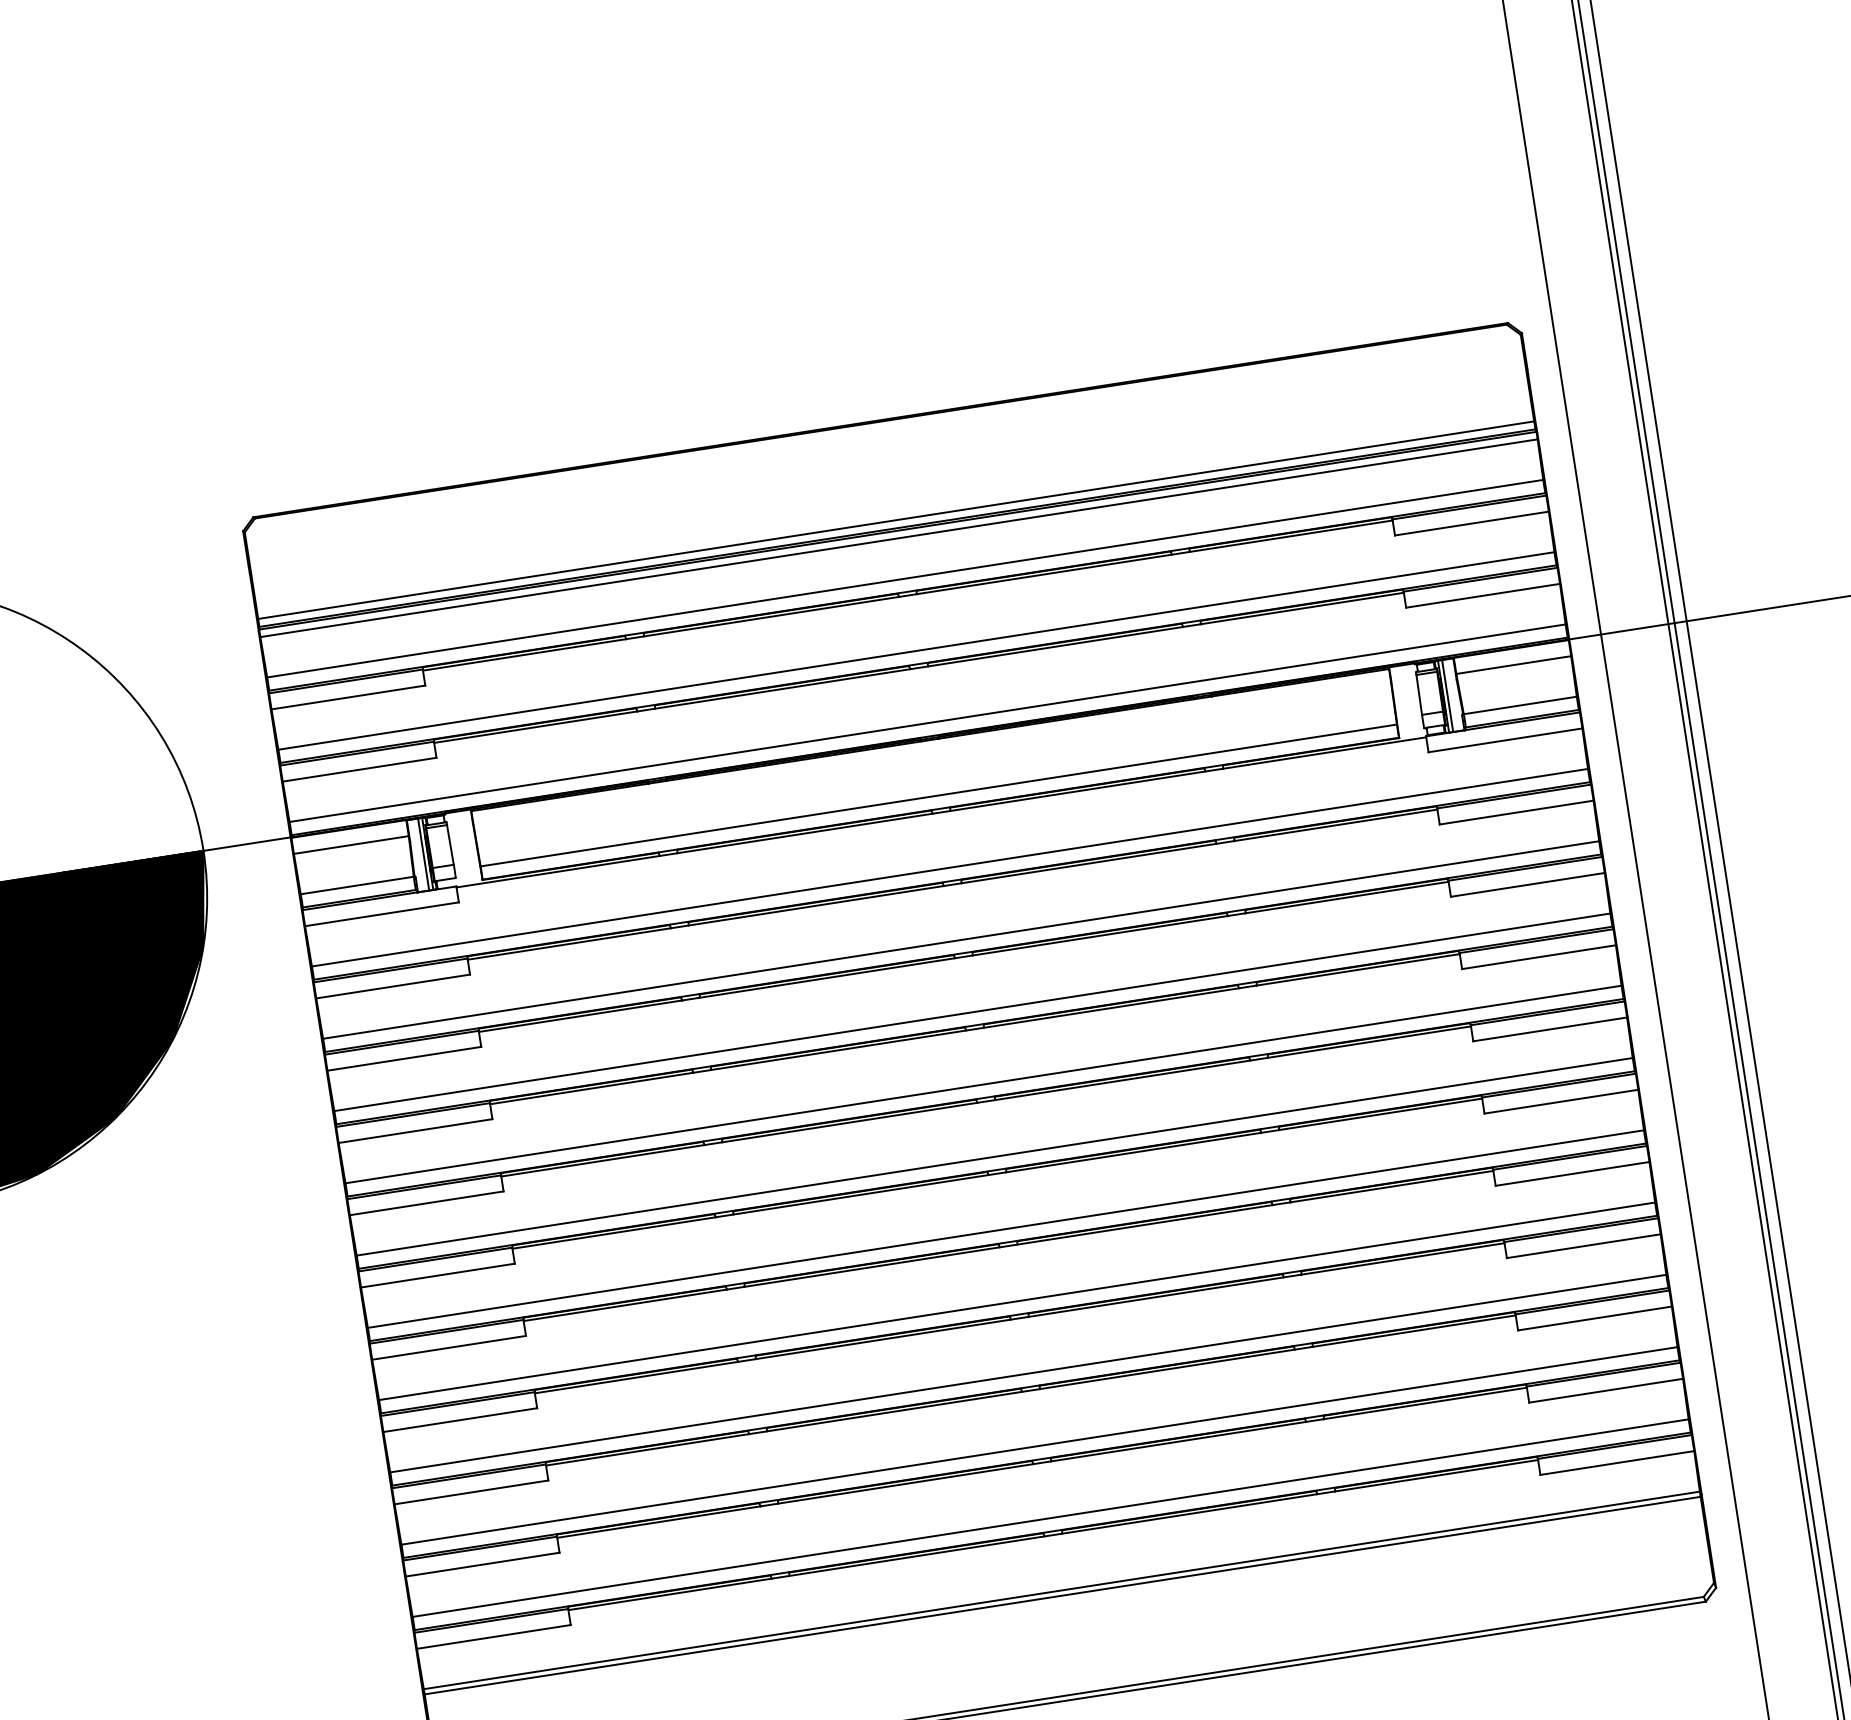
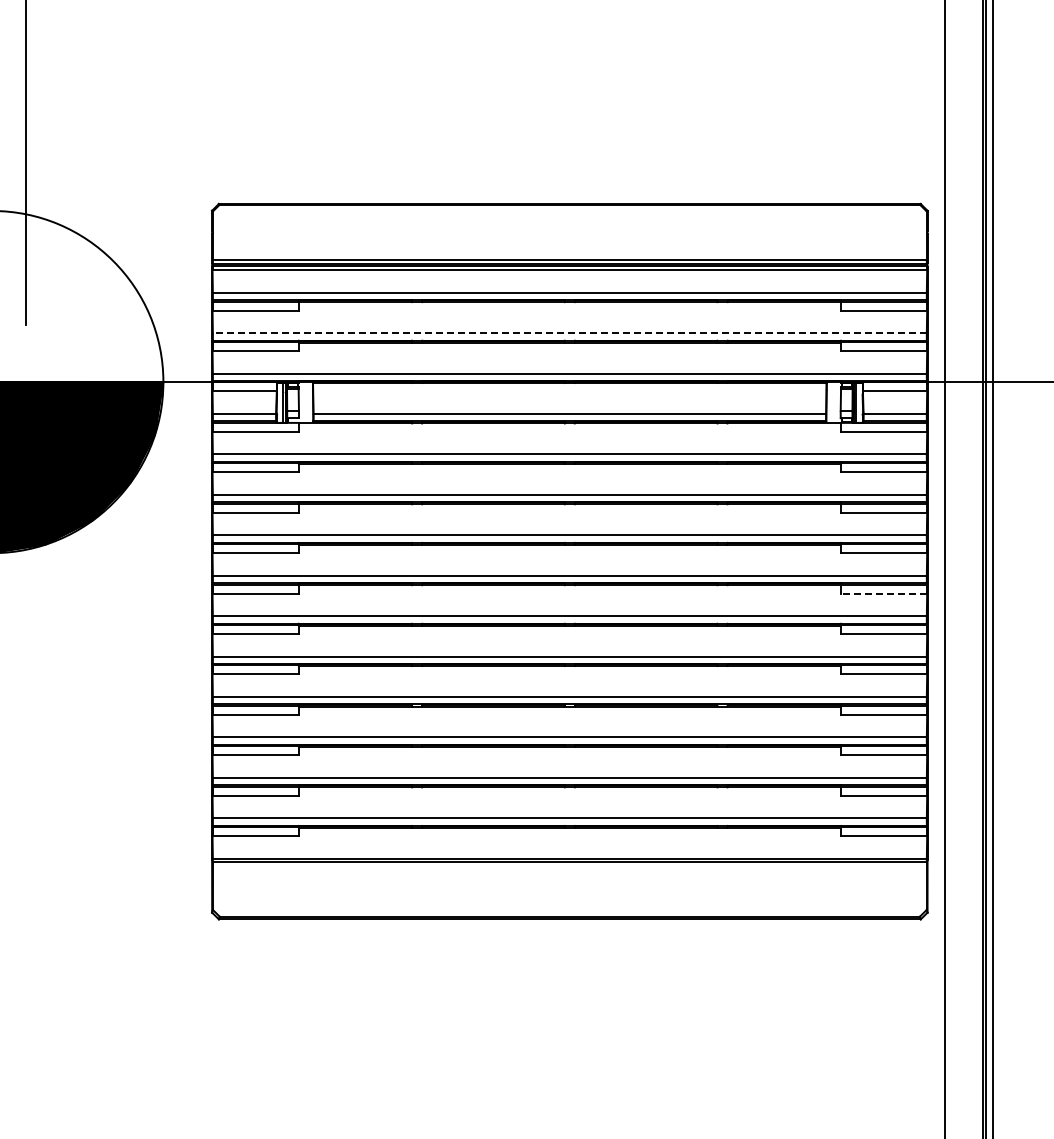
line: (915, 651) -> (569, 333), solid -> dashed
line: (1549, 1029) -> (883, 593), solid -> dashed

